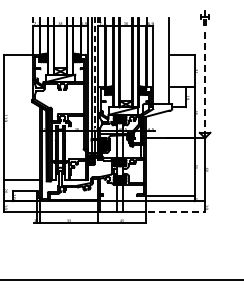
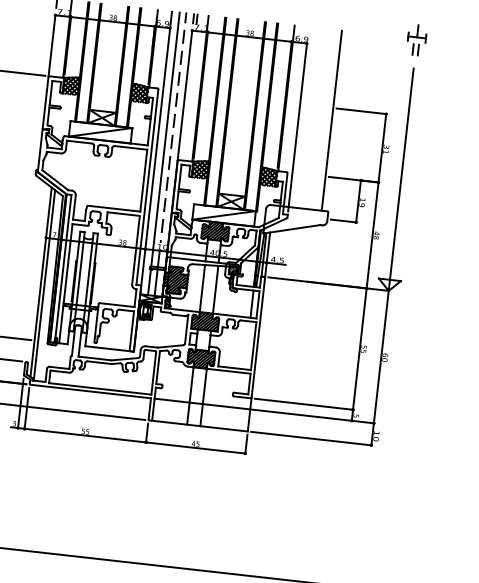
line: (205, 85) -> (401, 181), dashed -> solid
line: (176, 212) -> (311, 439), dashed -> solid

